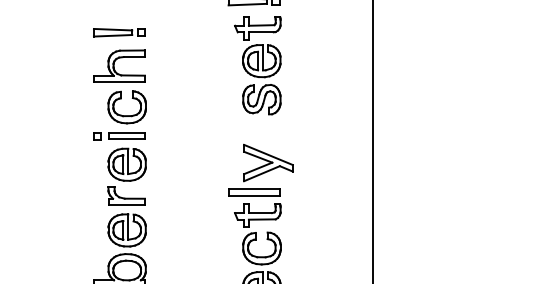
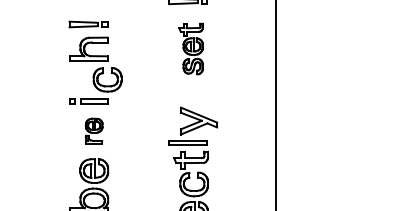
part: (257, 65) -> (190, 48), size x0.7
part: (126, 115) -> (107, 85), moved
part: (126, 176) -> (93, 131), size x0.6

